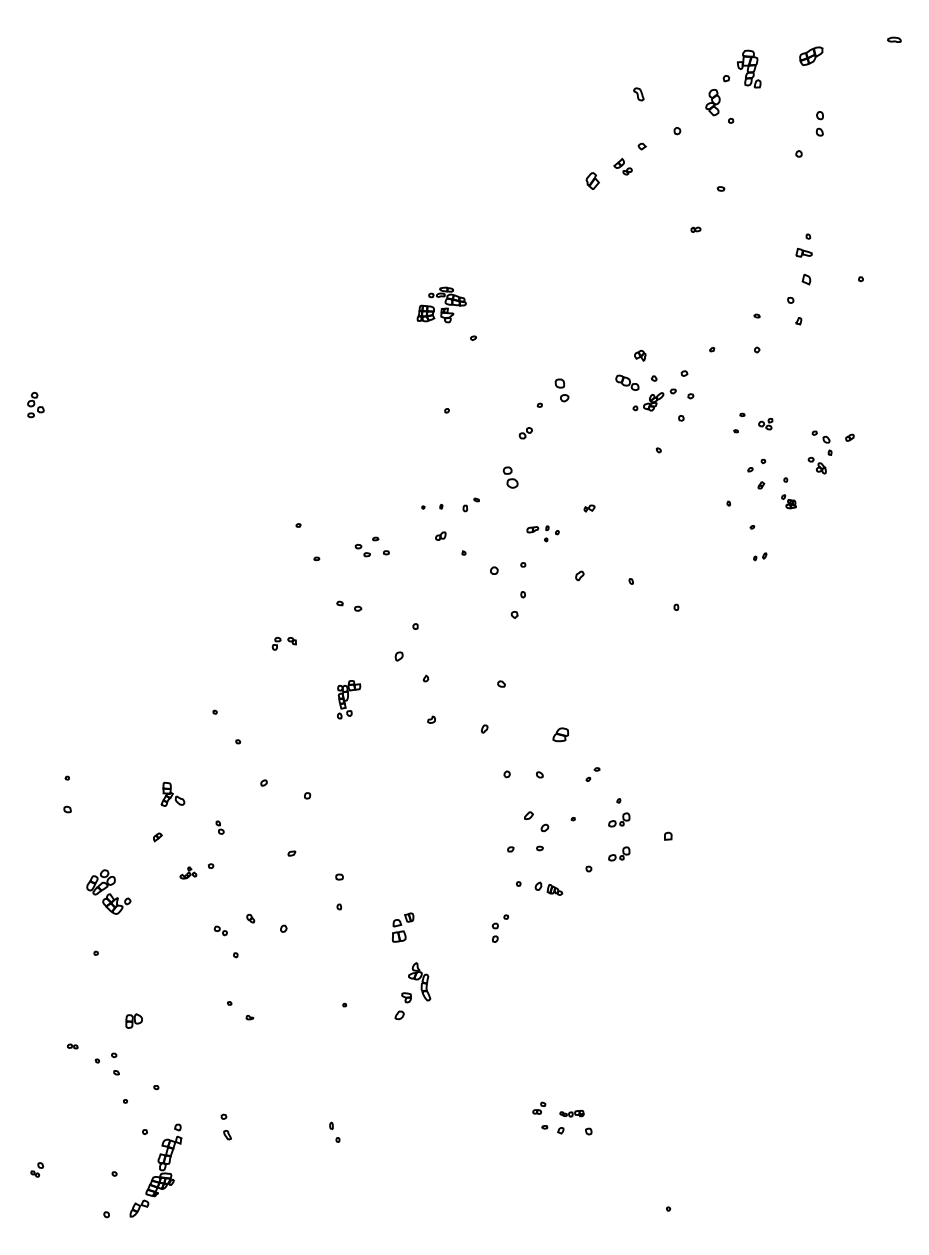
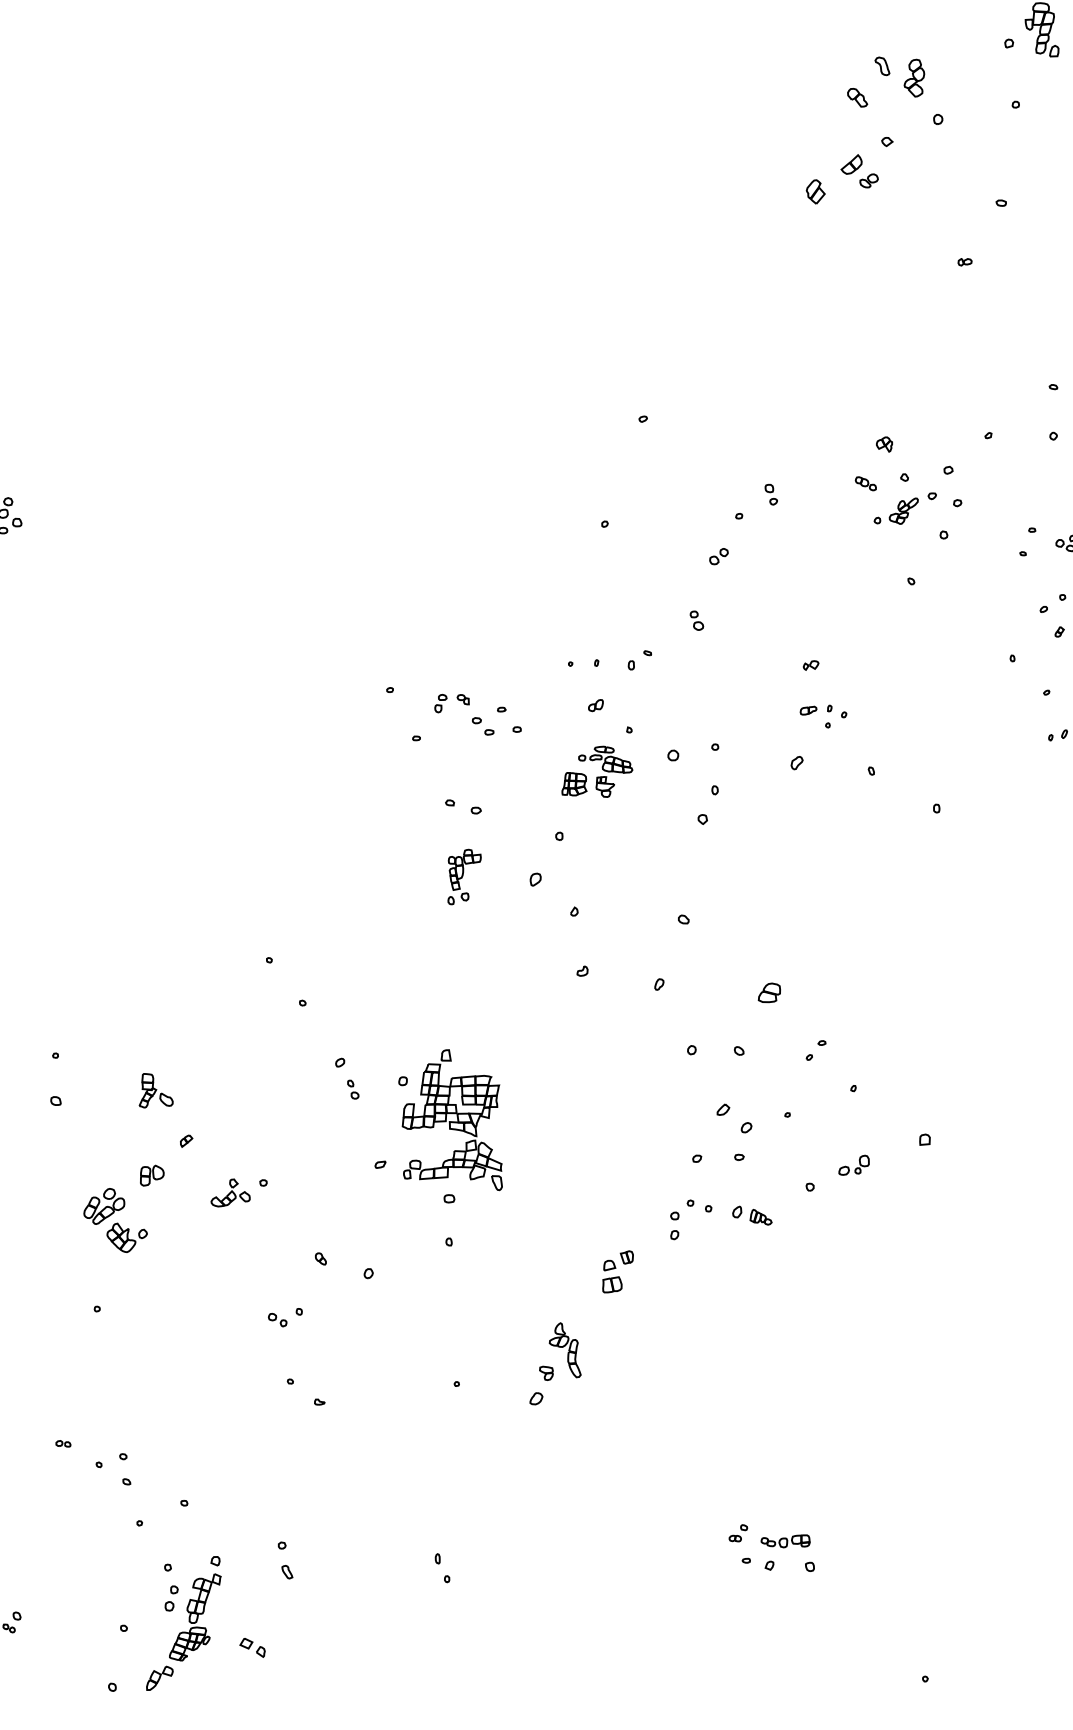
part: (712, 102) -> (913, 78), moved
part: (621, 116) -> (857, 98), added
part: (622, 166) -> (858, 170), size x1.43
part: (441, 304) -> (596, 771), moved
part: (627, 382) -> (866, 483), size x0.62
part: (561, 390) -> (770, 494), size x0.62
part: (510, 477) -> (696, 620), size x0.62
part: (542, 533) -> (822, 716), moved
part: (283, 643) -> (450, 703), moved
part: (349, 699) -> (465, 876), moved
part: (172, 793) -> (155, 1089), moved
part: (619, 819) -> (854, 1115), removed
part: (341, 822) -> (452, 1119), added
part: (219, 827) -> (352, 1089), moved
part: (188, 872) -> (230, 1192), size x1.67
part: (402, 927) -> (617, 1271), moved
part: (499, 928) -> (680, 1219), moved
part: (220, 930) -> (277, 1319), moved
part: (133, 1020) -> (151, 1174), moved
part: (571, 1113) -> (784, 1540), size x1.43
part: (147, 1153) -> (171, 1598), added
part: (203, 1187) -> (252, 1647), added

